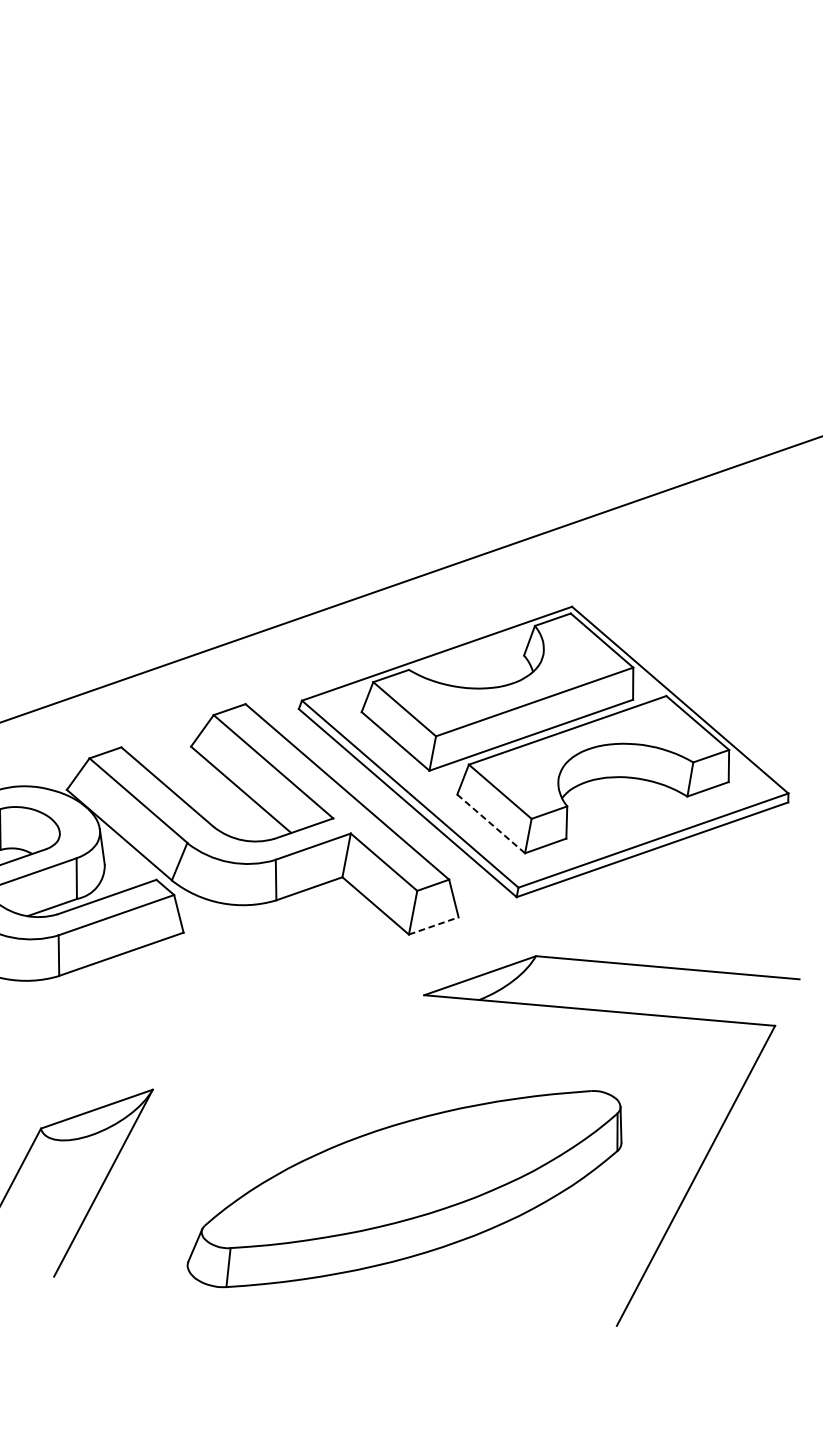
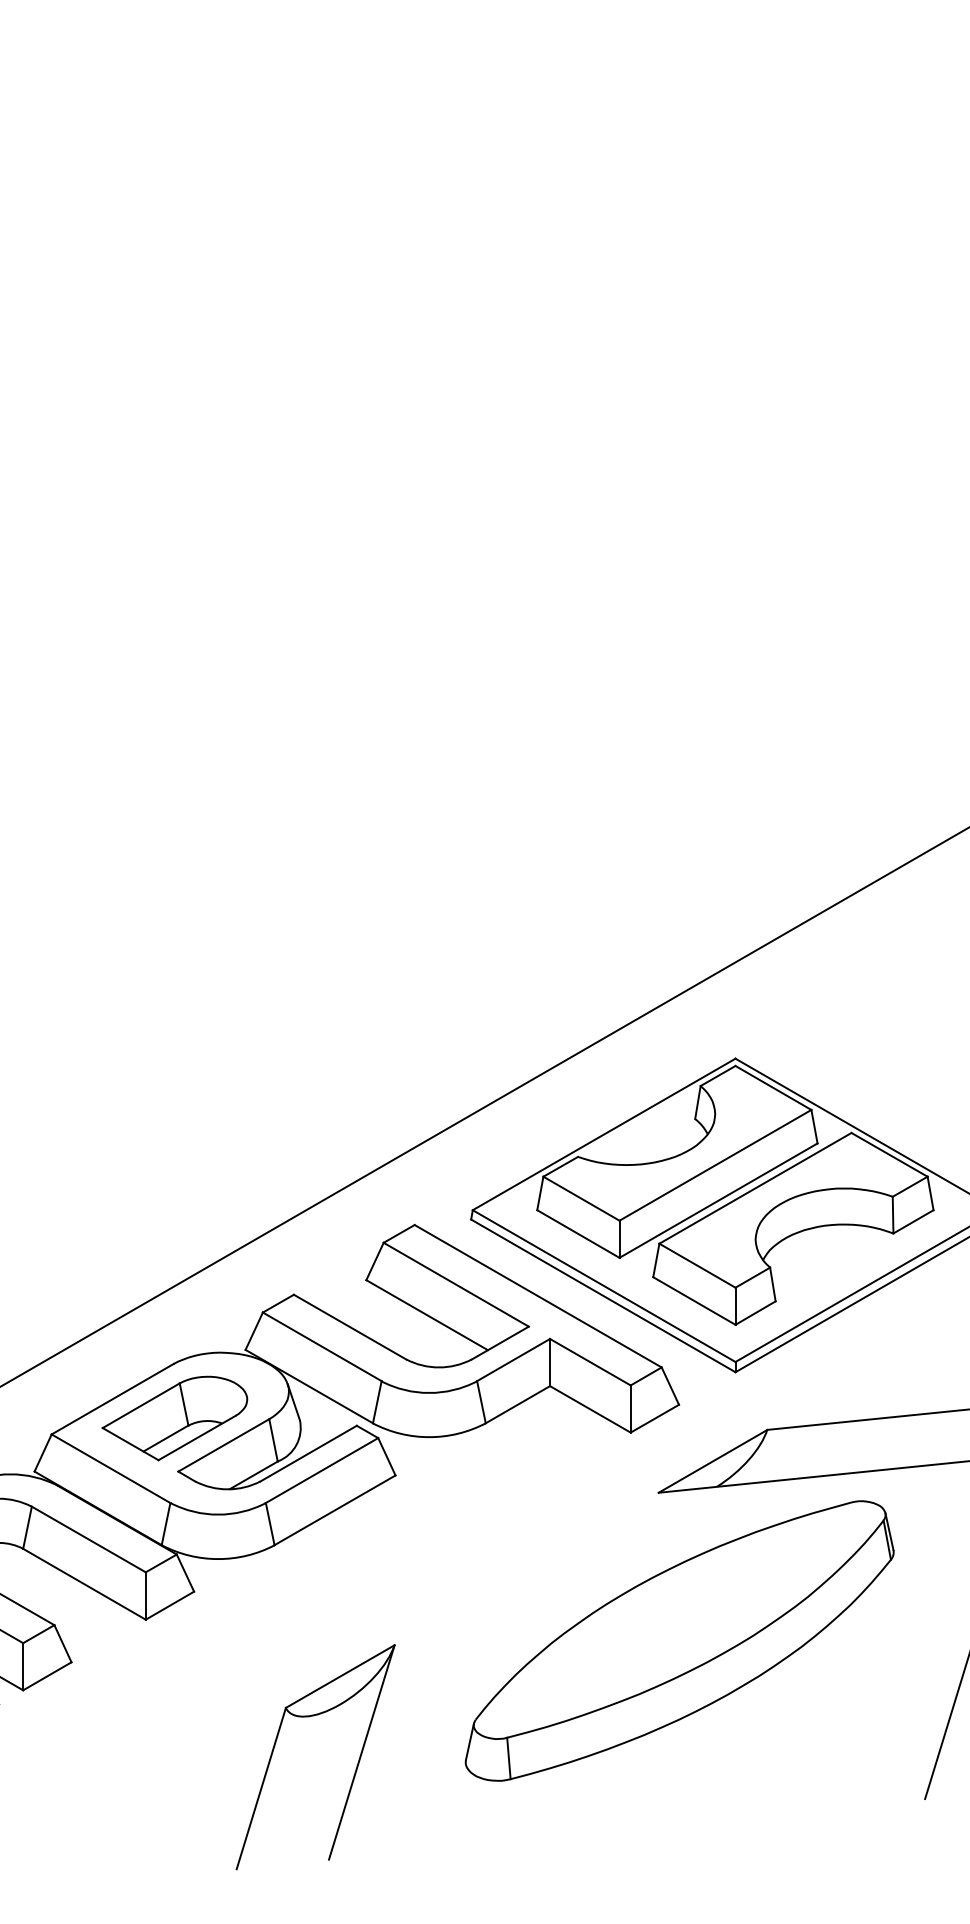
line: (491, 824) -> (694, 1301), dashed -> solid
line: (433, 925) -> (654, 1418), dashed -> solid
part: (407, 1188) -> (679, 1640), moved

